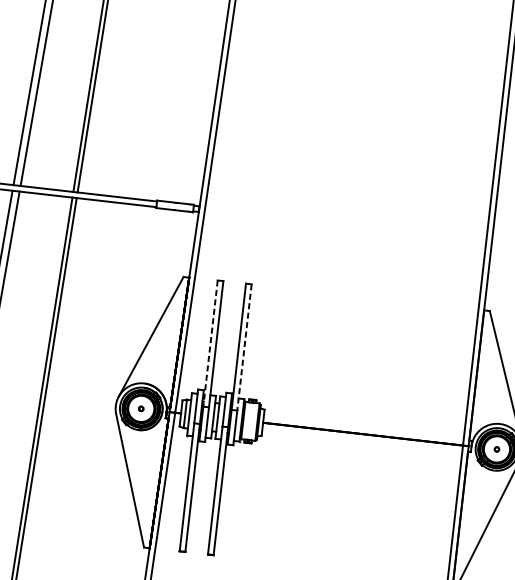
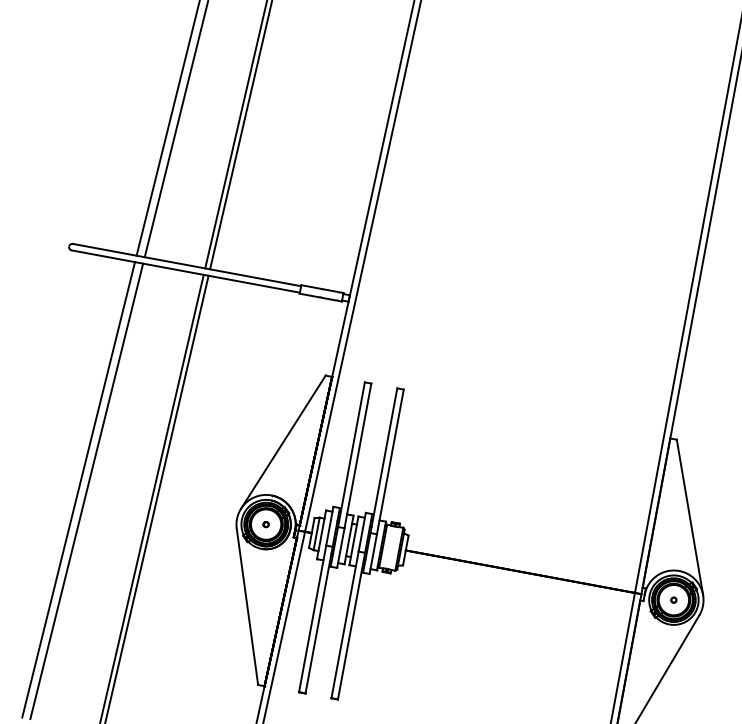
line: (210, 343) -> (351, 454), dashed -> solid
line: (244, 347) -> (390, 461), dashed -> solid

